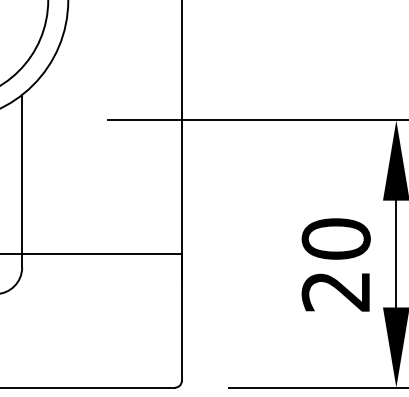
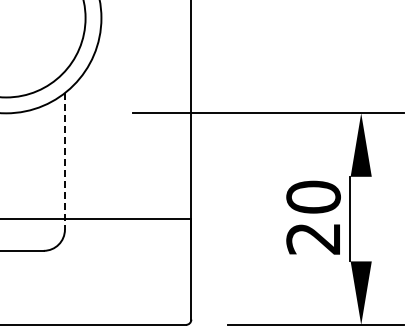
line: (21, 181) -> (64, 161), solid -> dashed
line: (396, 253) -> (350, 218), moved
text: (336, 264) -> (313, 217), moved

